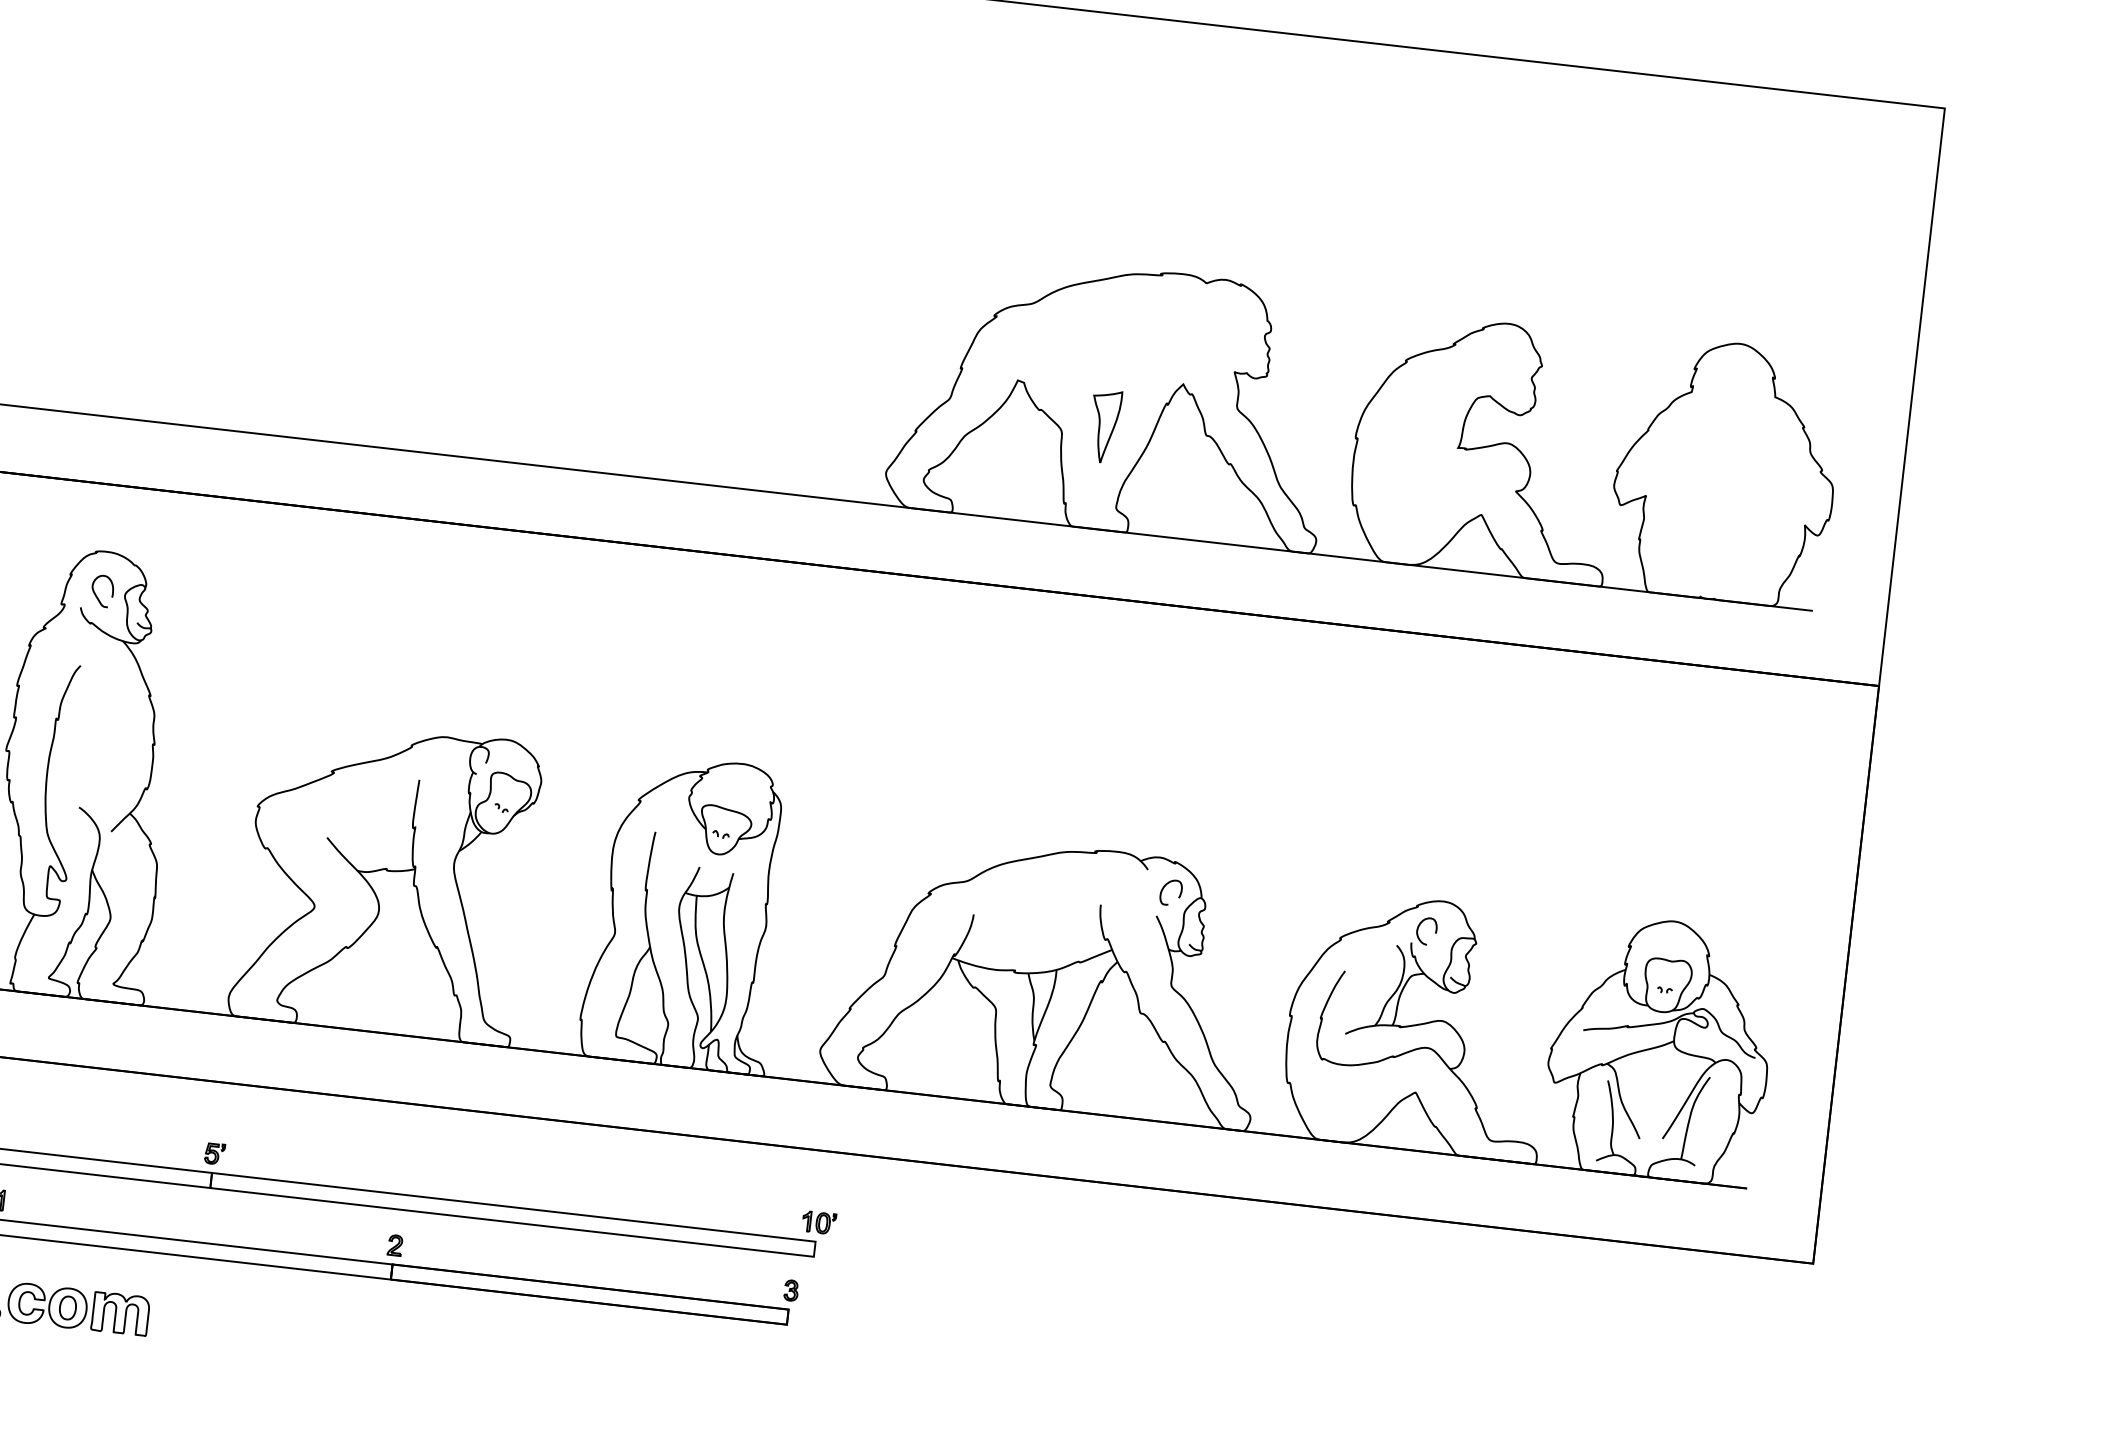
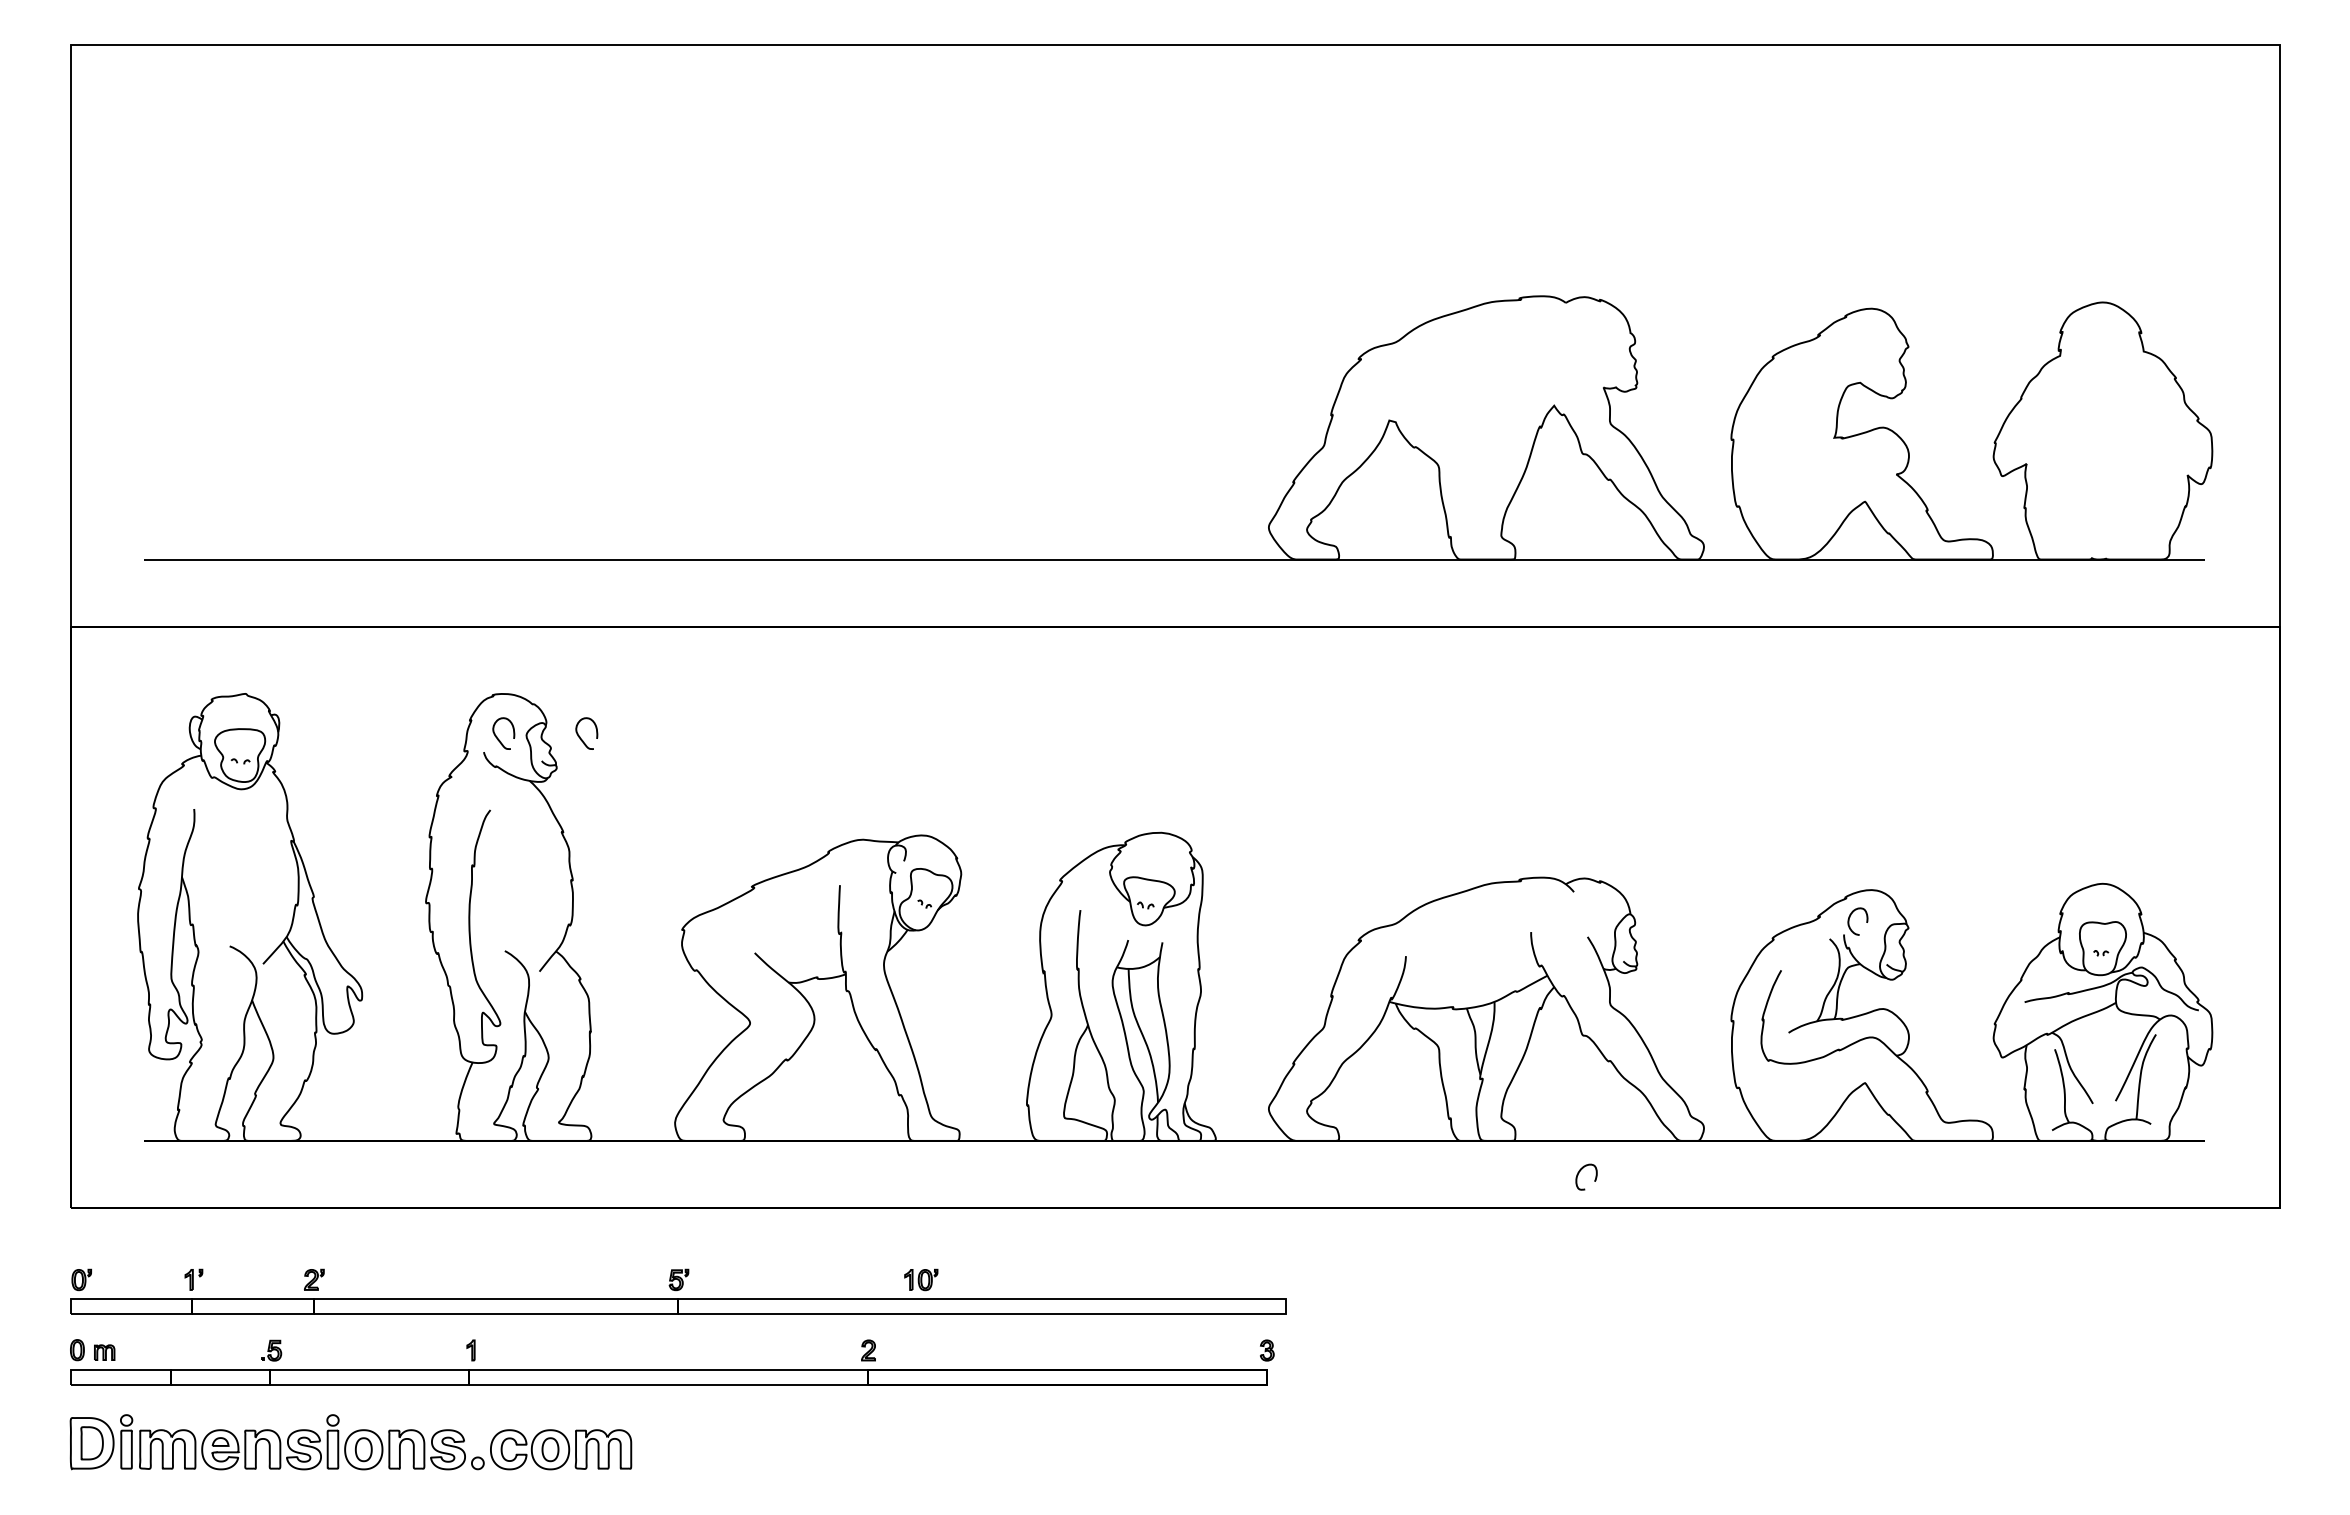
part: (1104, 426) -> (1480, 456), removed
curve: (178, 602) -> (580, 736), added
curve: (1164, 888) -> (1579, 1173), moved
part: (819, 1222) -> (921, 1279), moved

